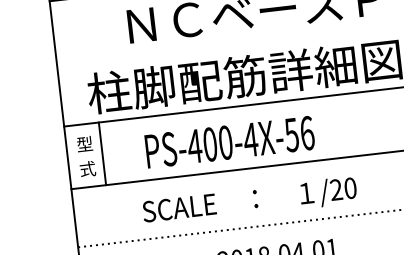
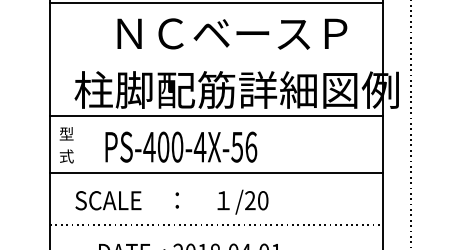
text: (230, 141) -> (181, 146), moved
line: (102, 154) -> (81, 144), removed
text: (249, 200) -> (171, 201), moved

